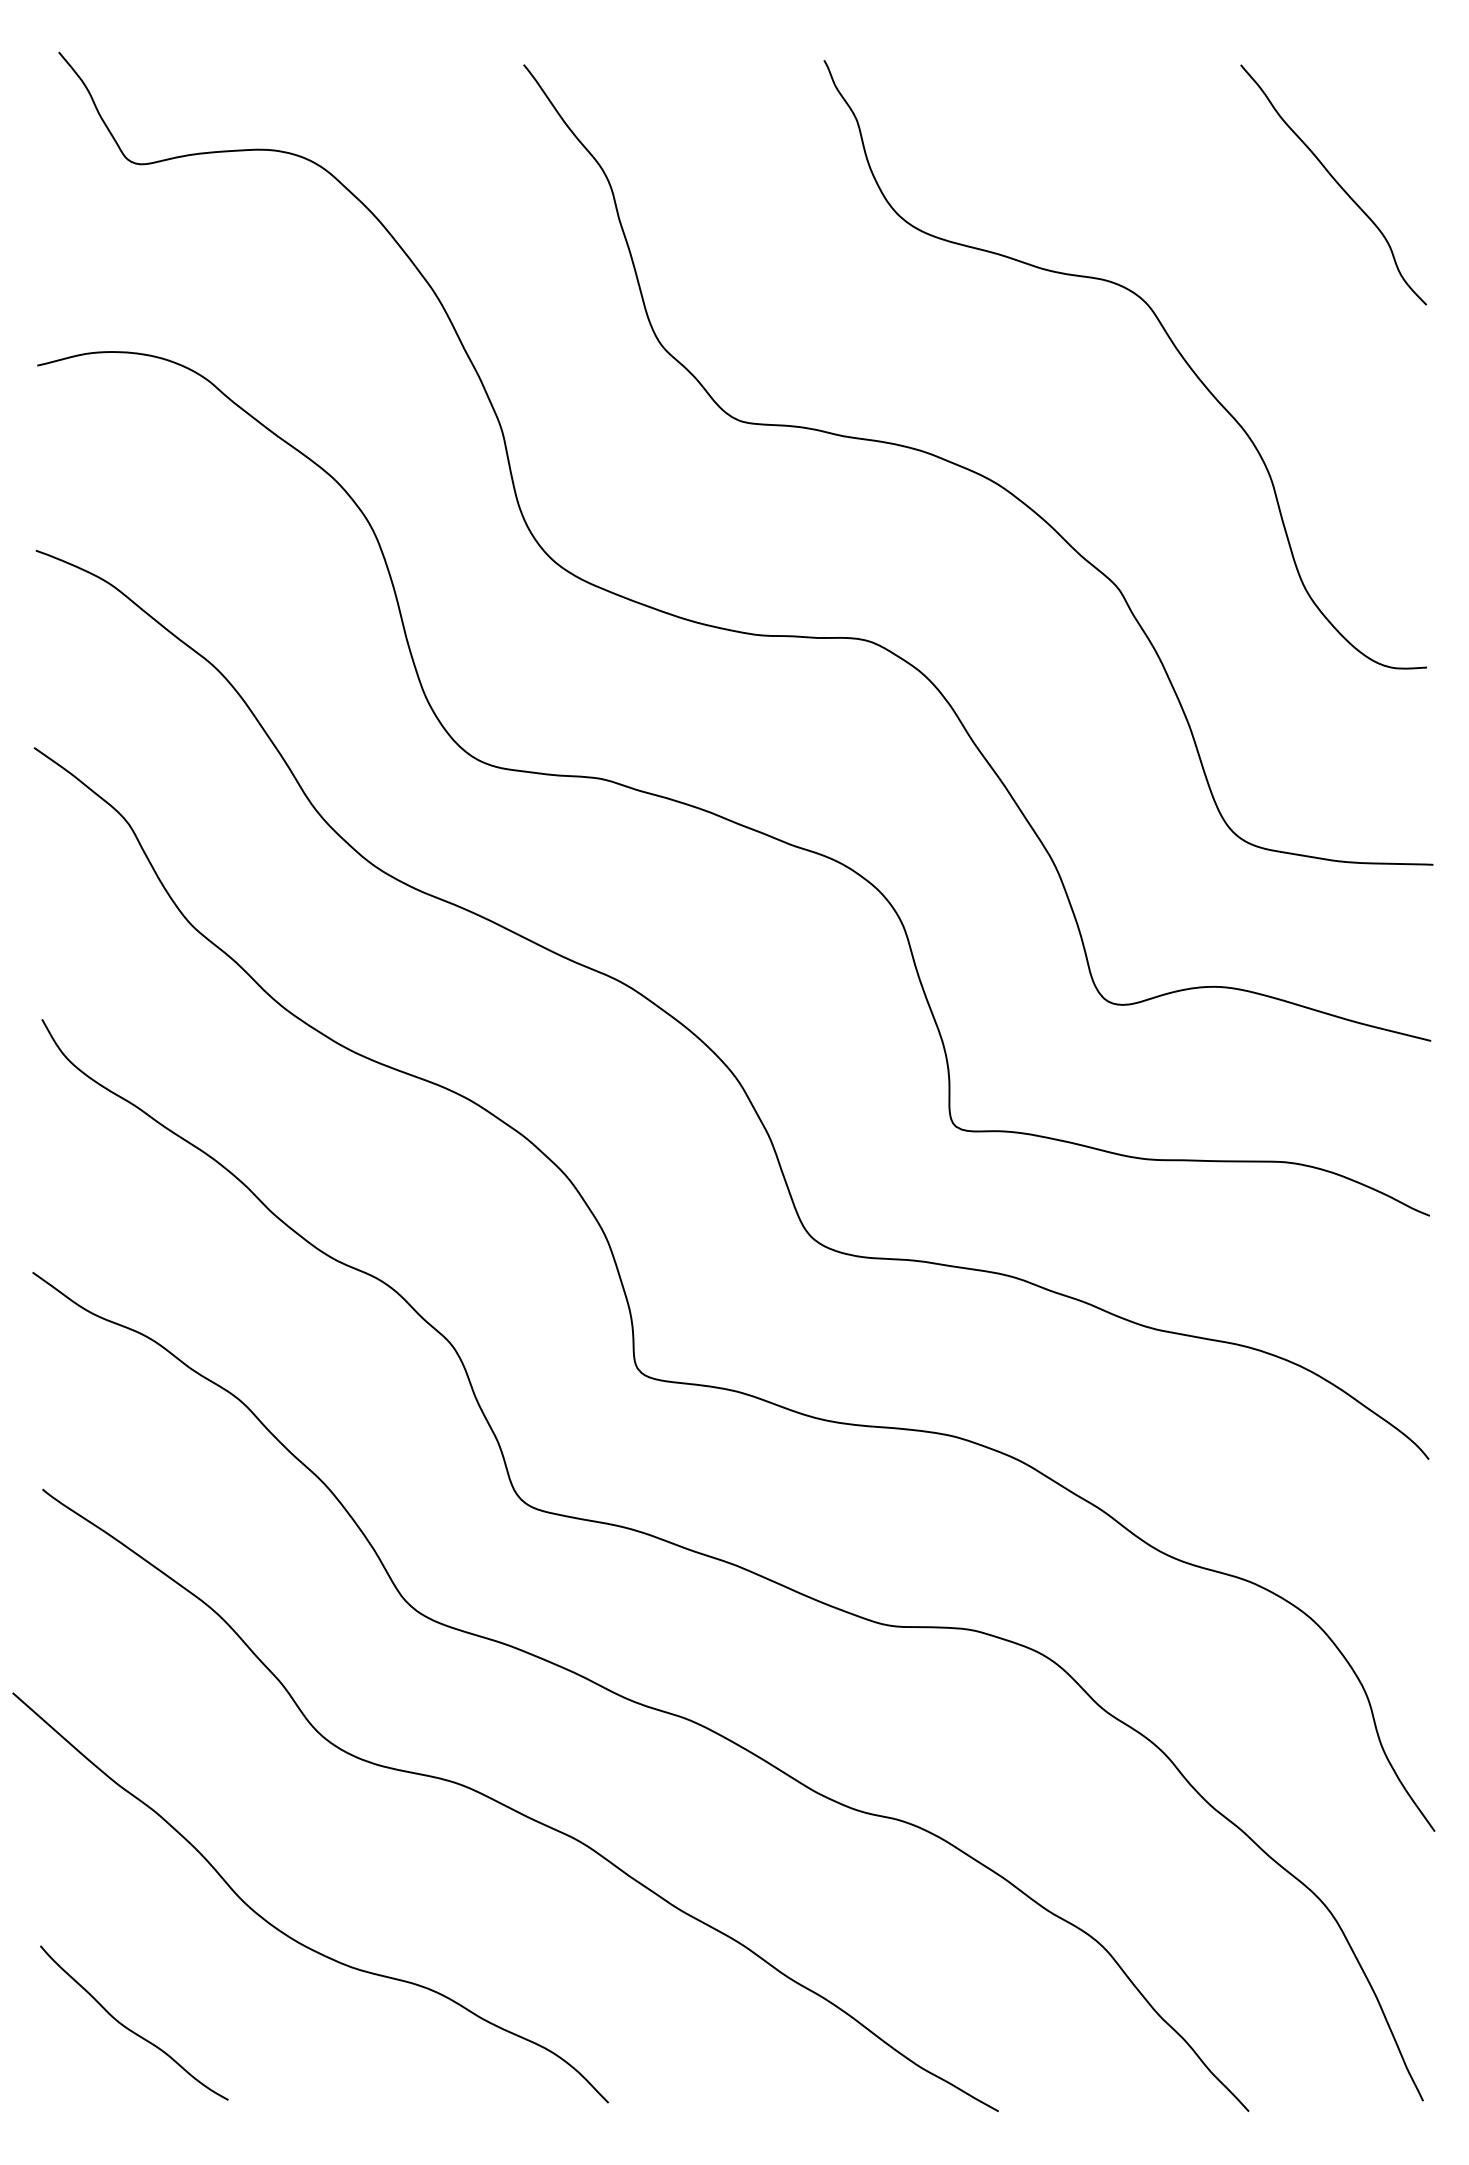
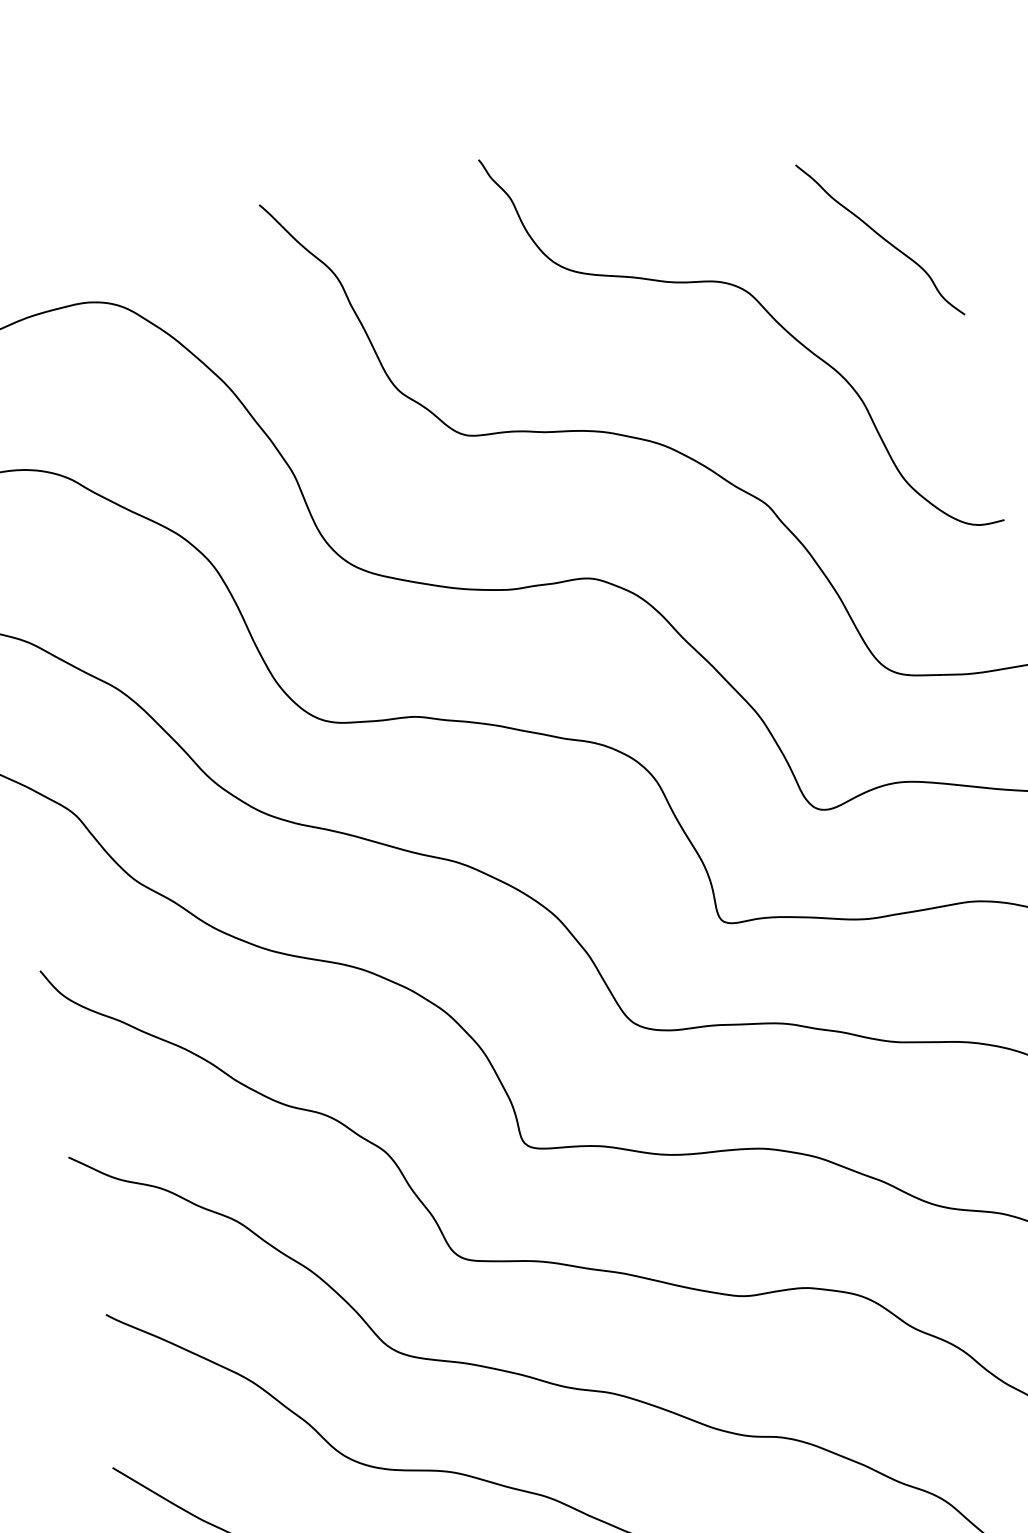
curve: (1335, 182) -> (881, 237), moved

